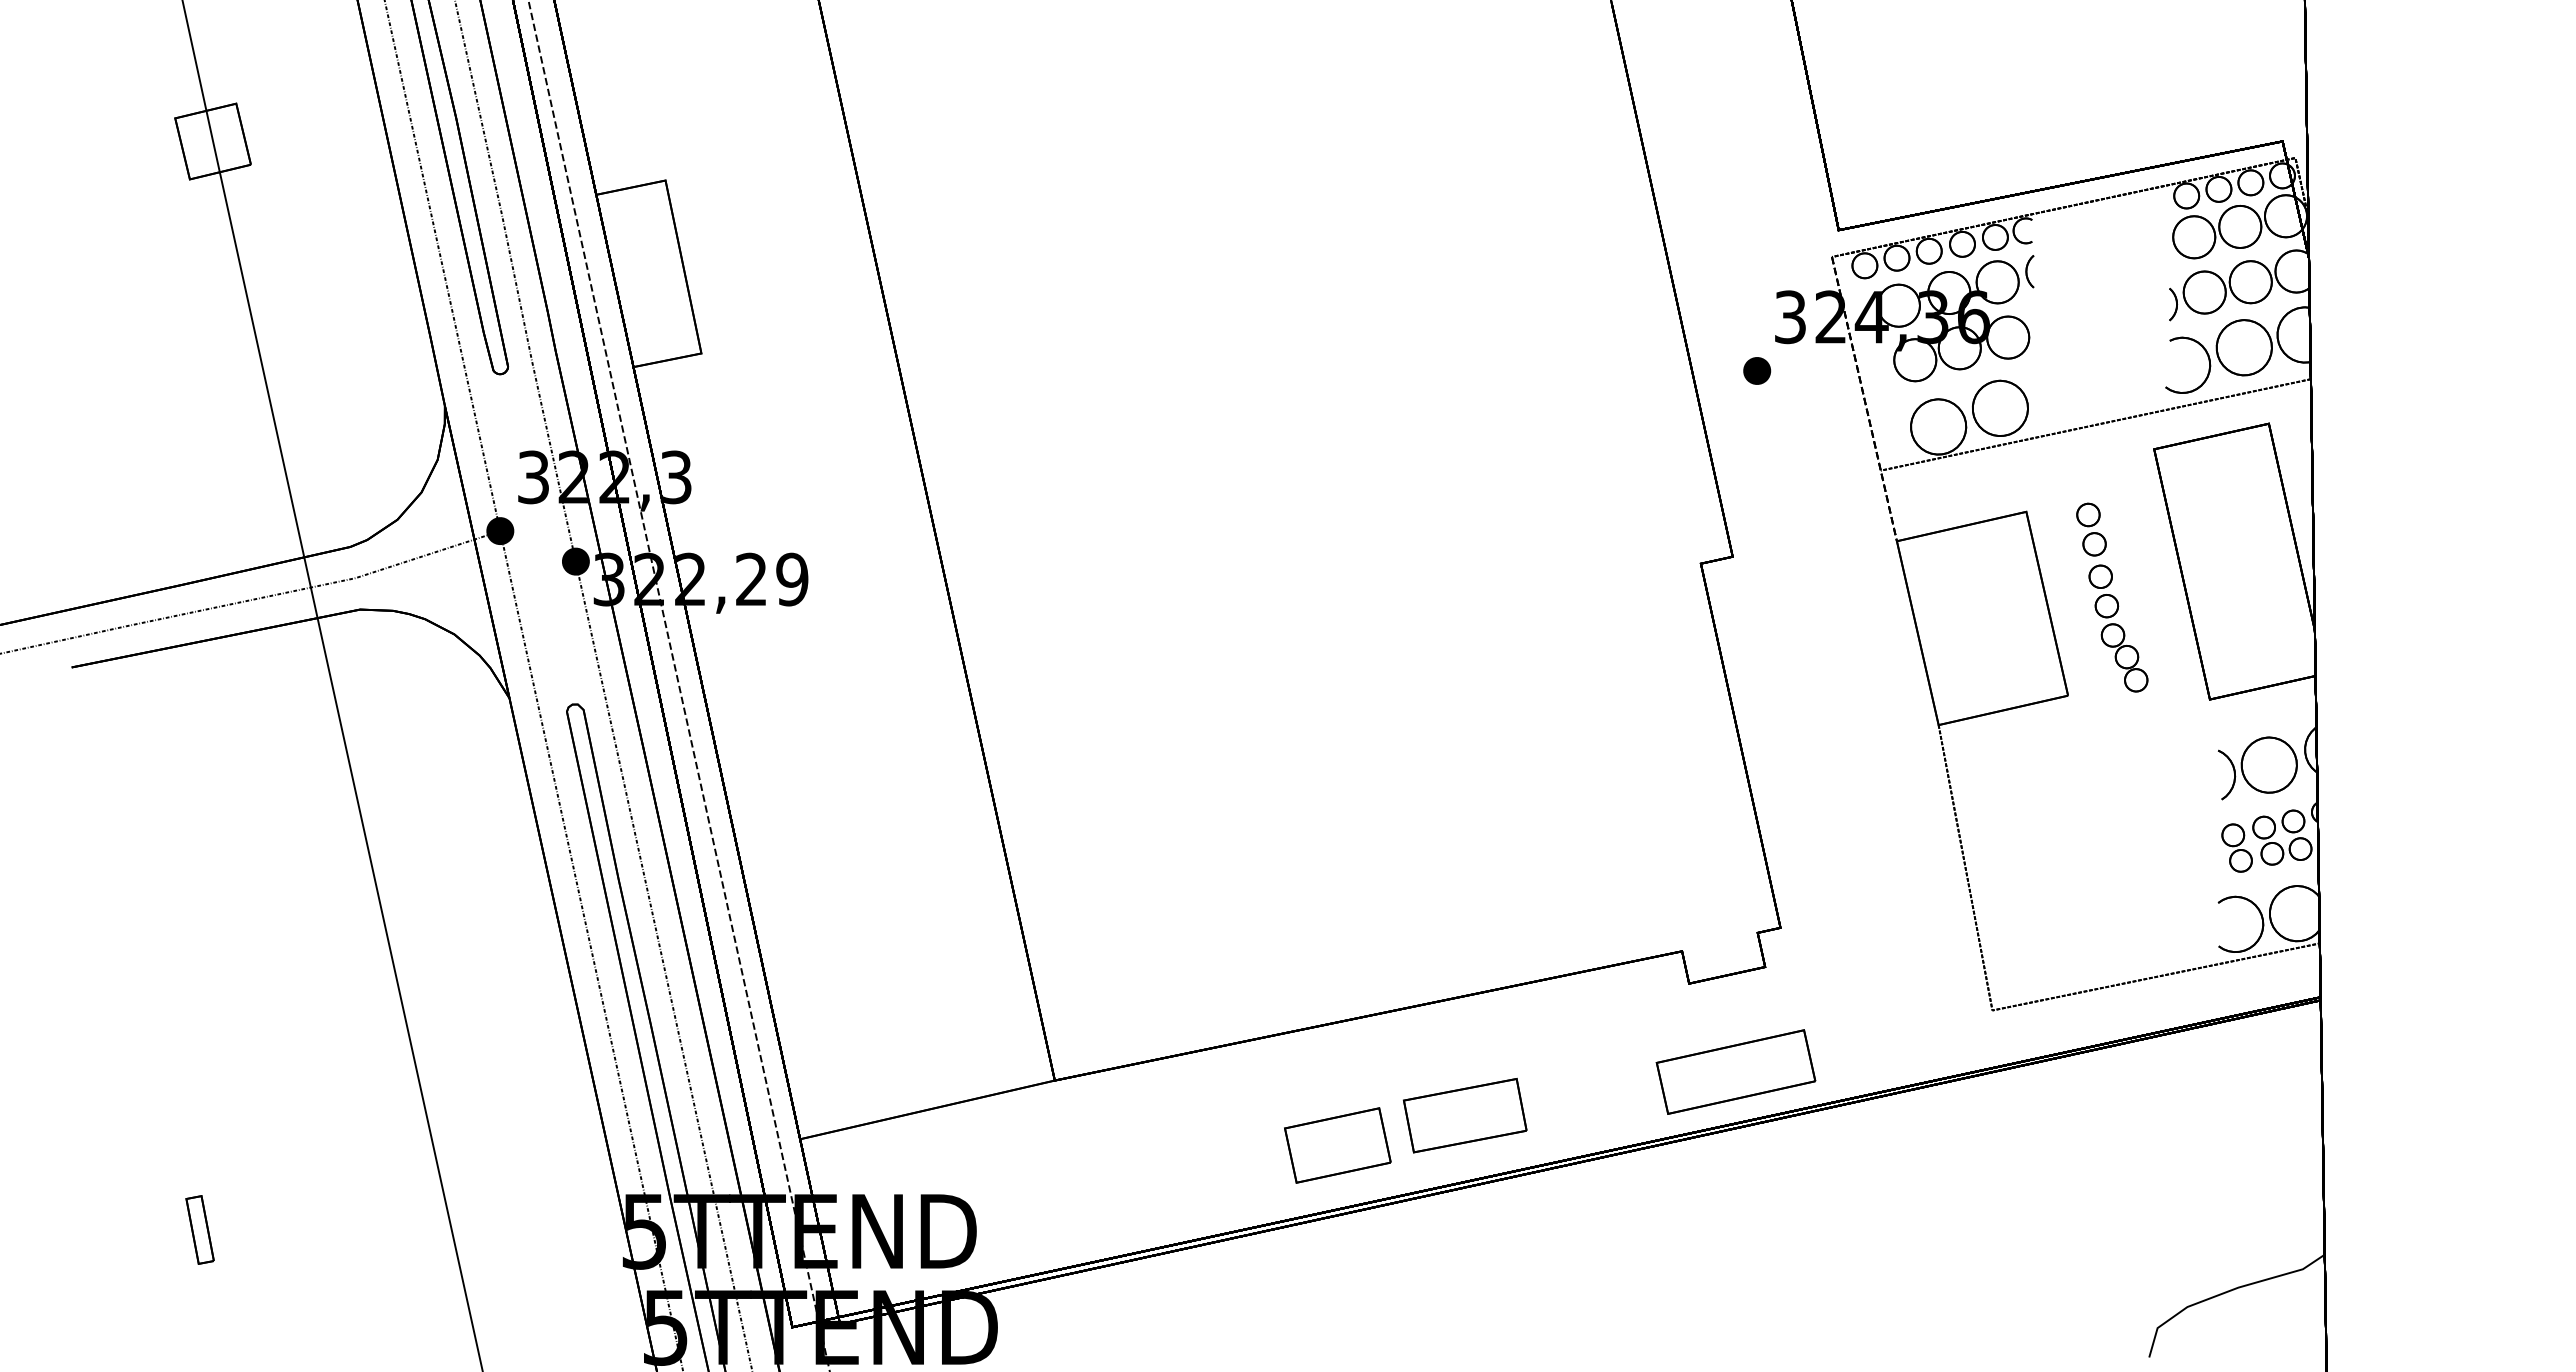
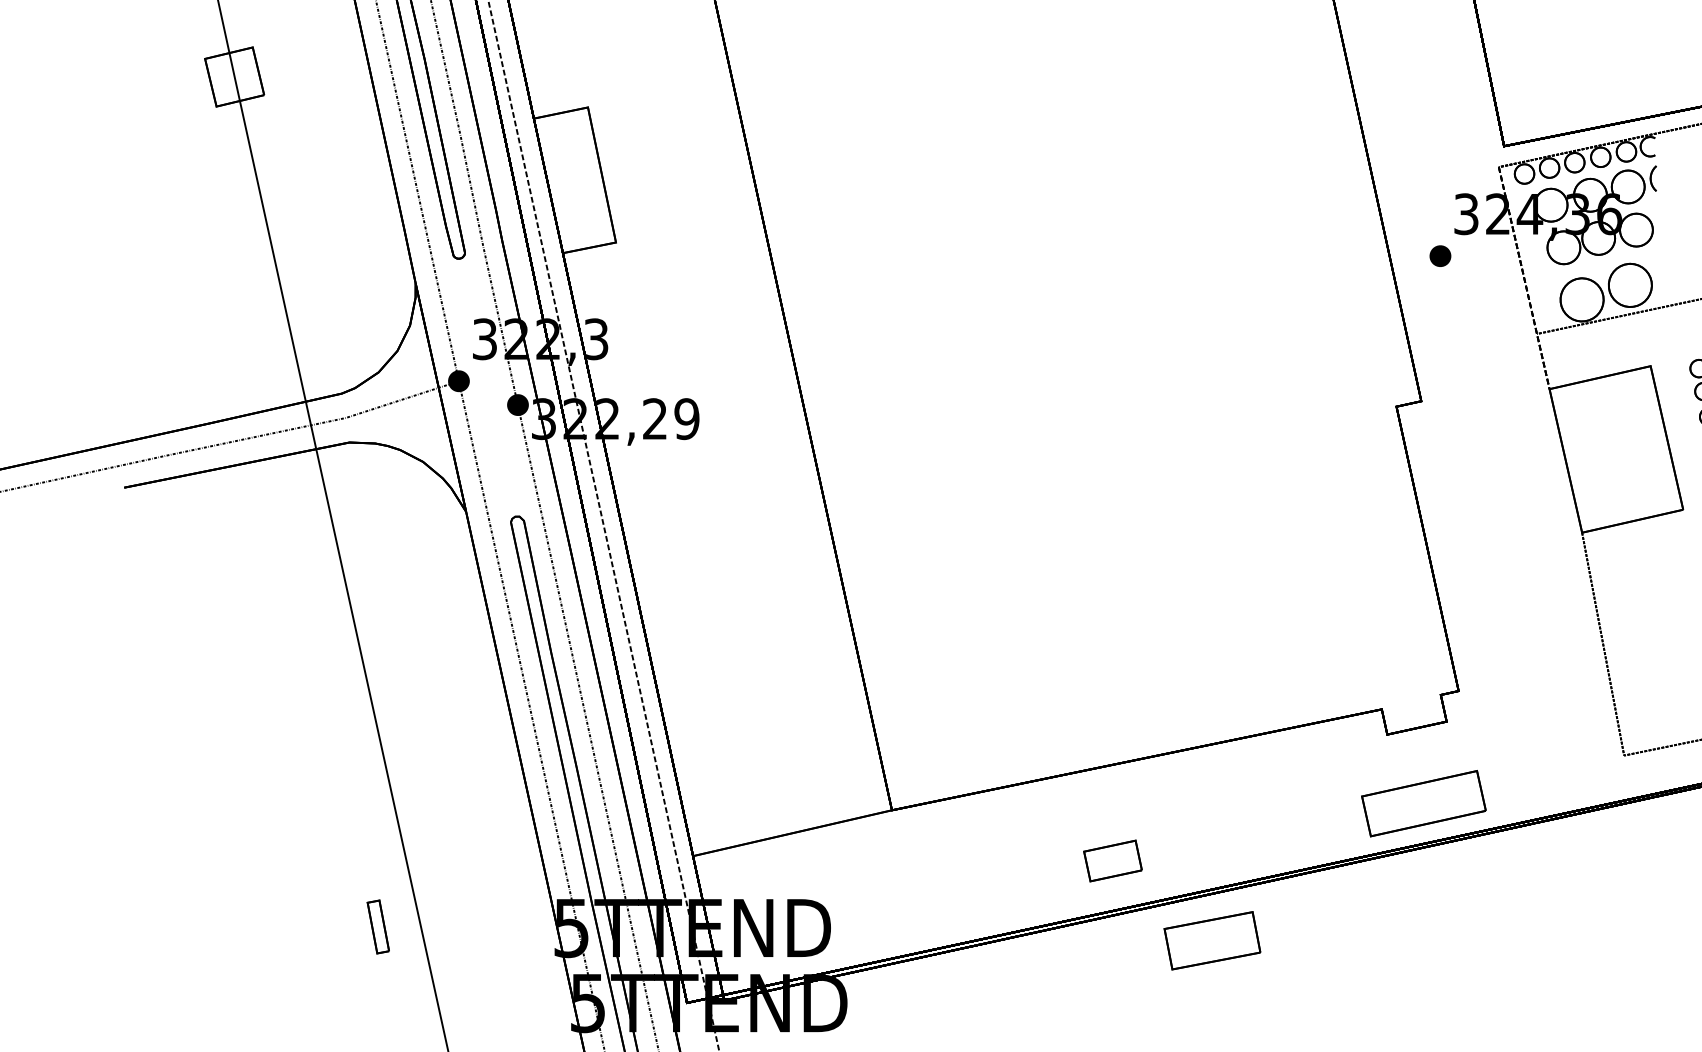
part: (1465, 1115) -> (1212, 940), moved
part: (1337, 1145) -> (1112, 861), size x0.7
part: (199, 1229) -> (377, 926), moved

